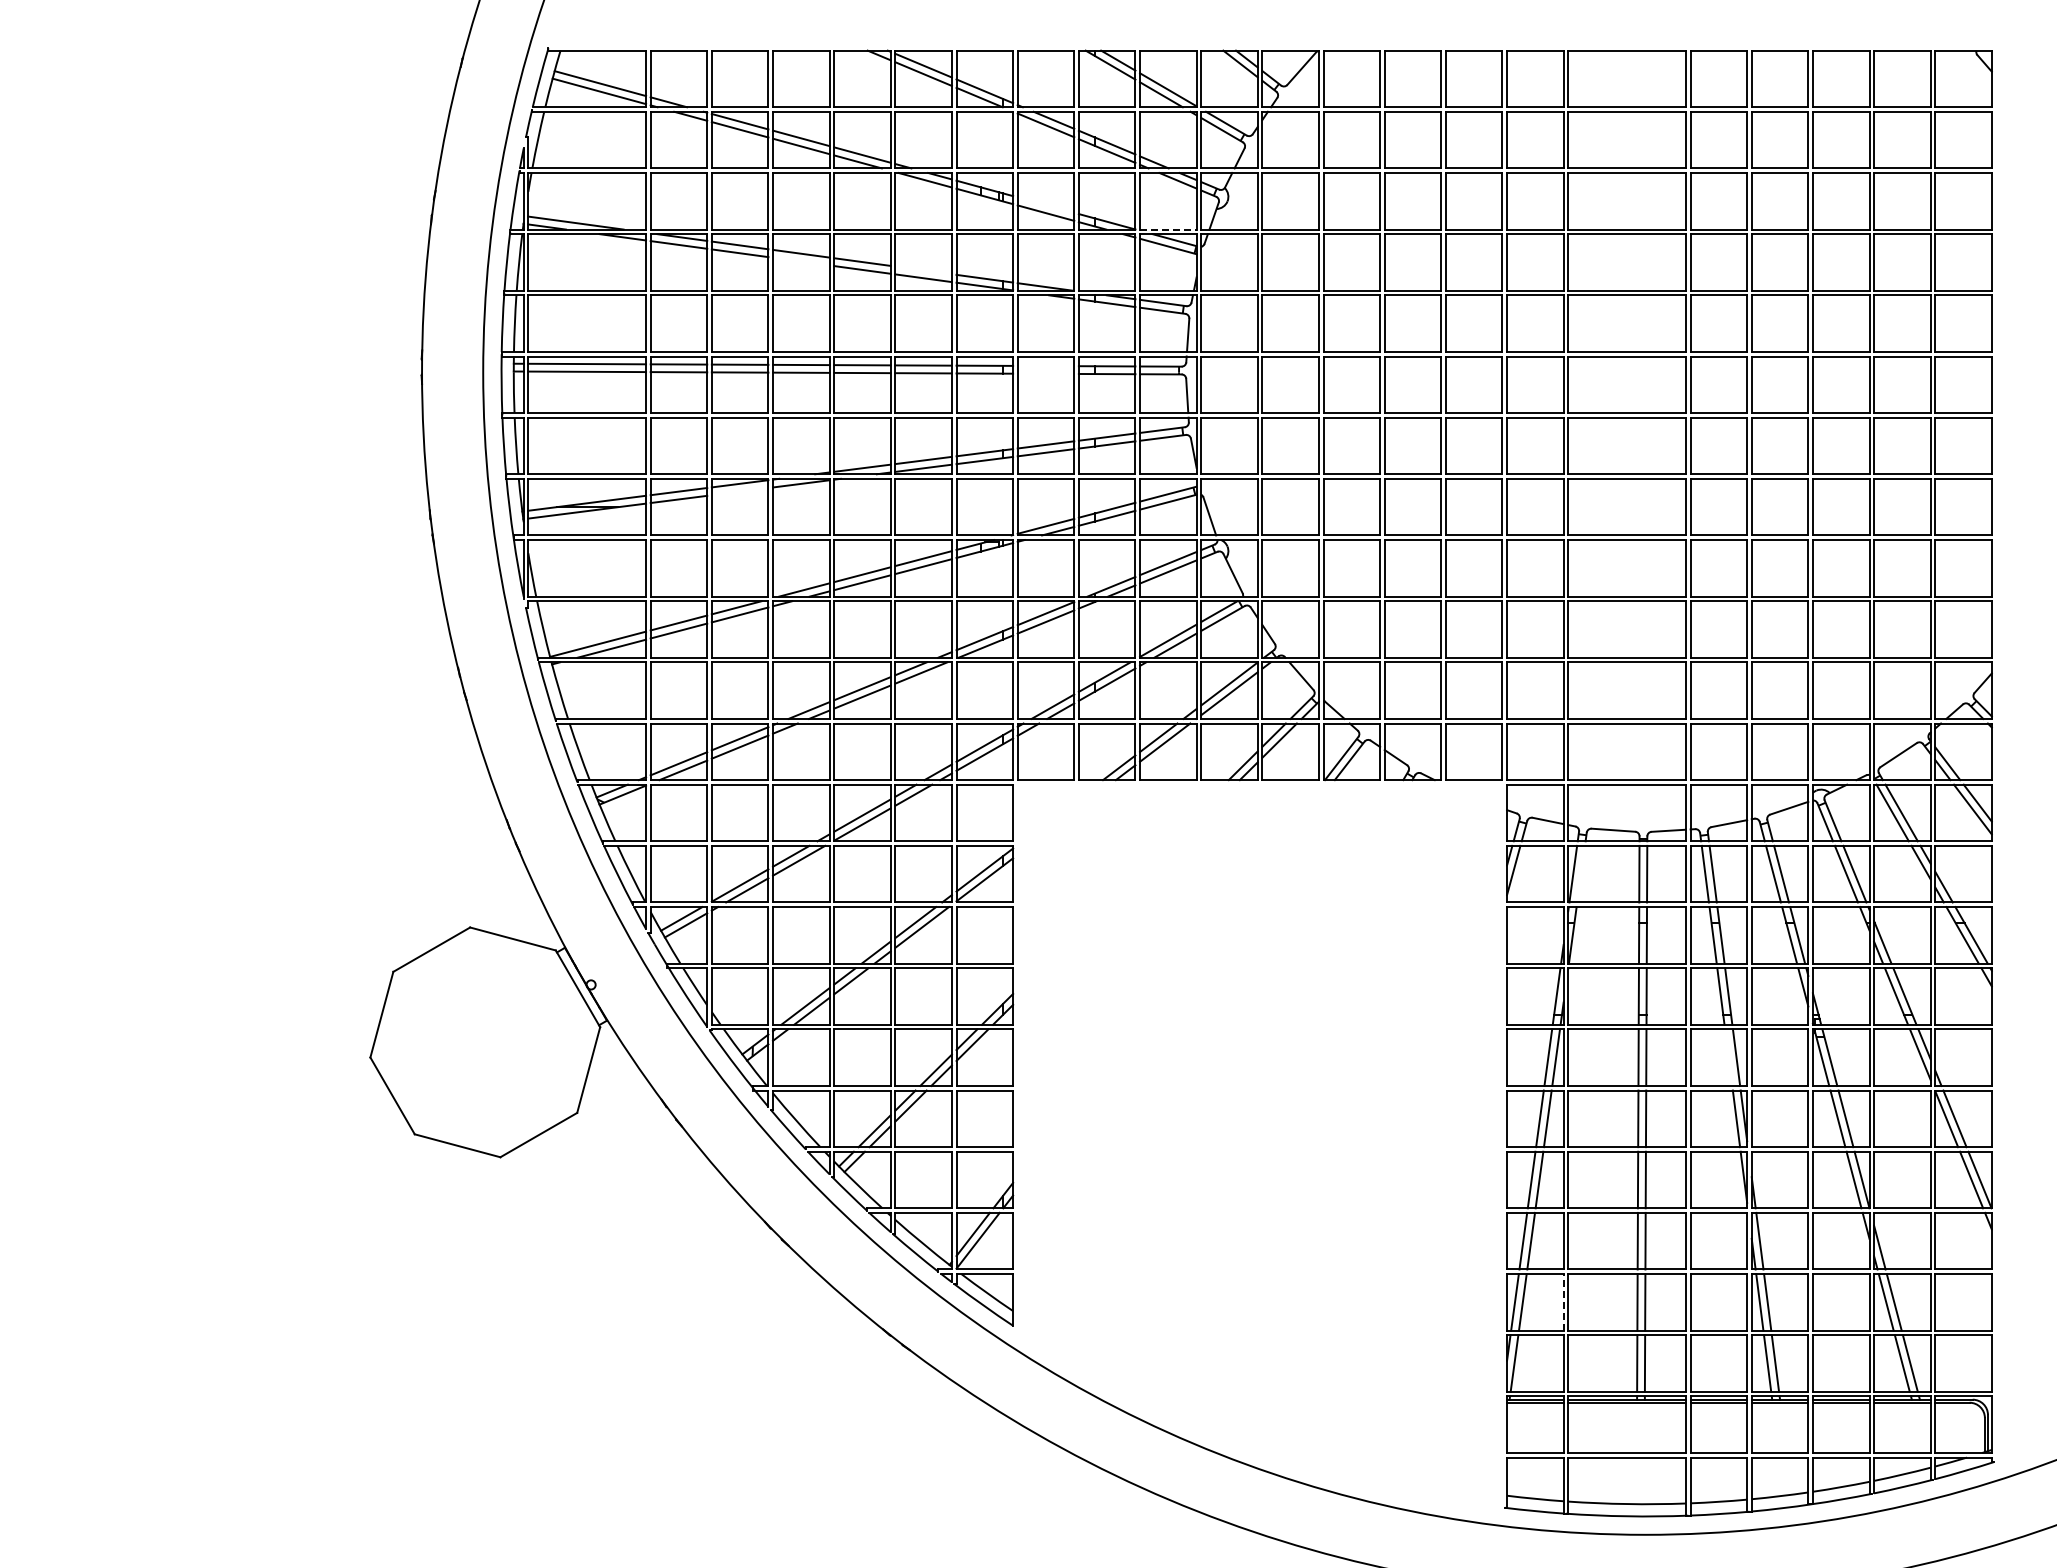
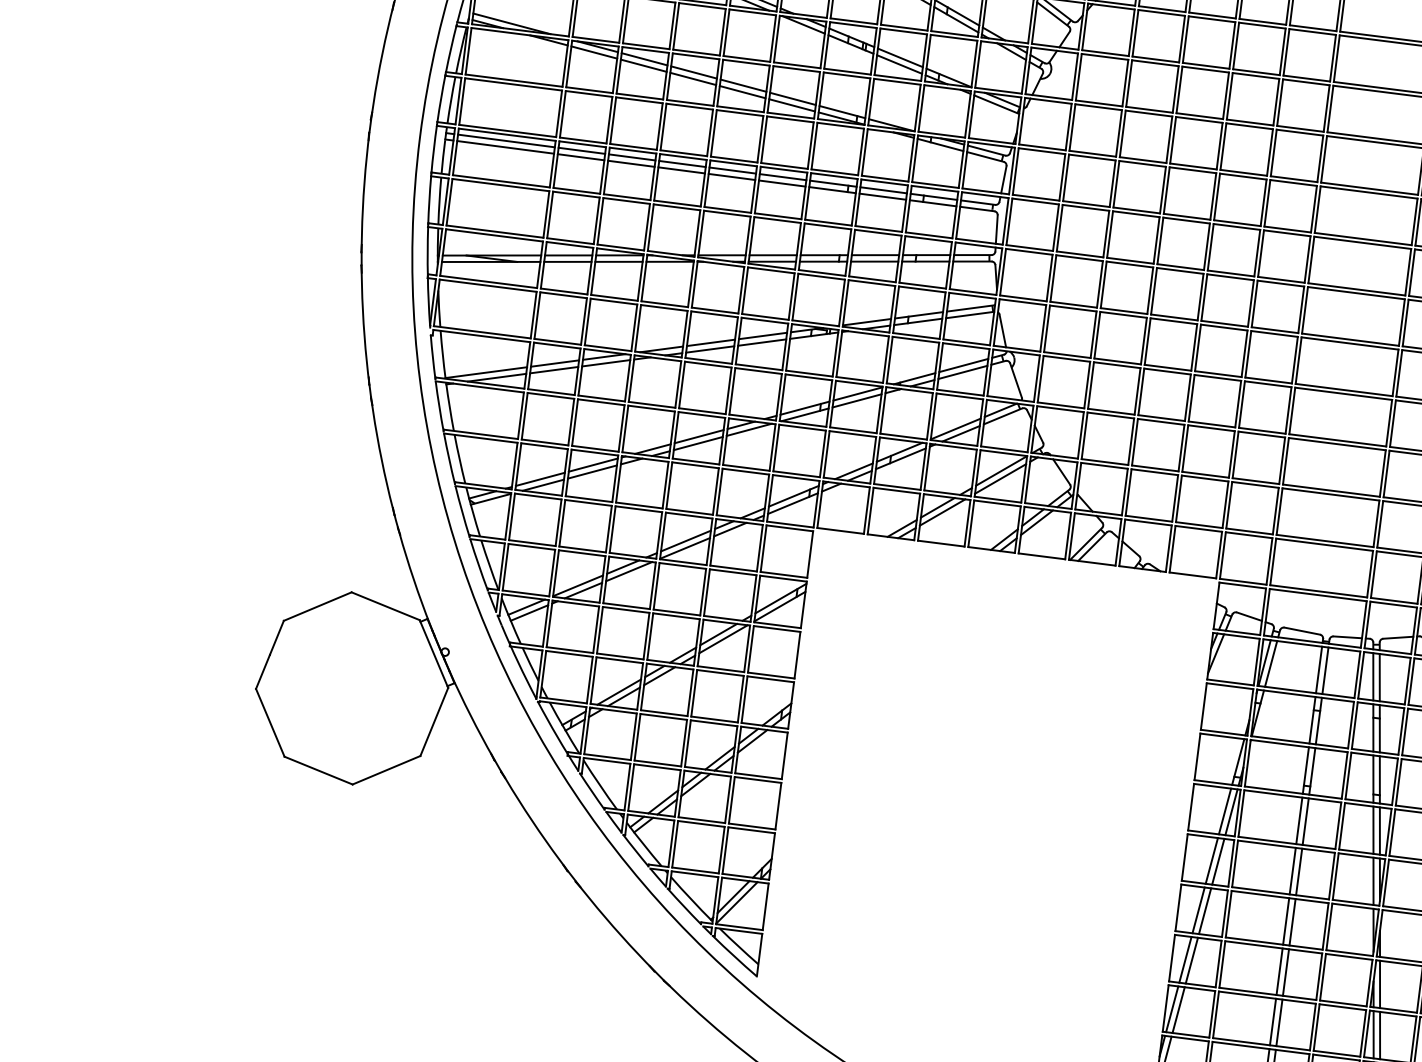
line: (1045, 204) -> (900, 57), added
line: (1168, 229) -> (998, 90), dashed -> solid
line: (801, 261) -> (693, 78), added
line: (923, 270) -> (792, 98), added
line: (1045, 365) -> (883, 189), added
line: (1045, 373) -> (882, 196), added
line: (739, 491) -> (618, 261), added
line: (1580, 873) -> (1270, 663), added
line: (1728, 1057) -> (1373, 830), added
line: (1563, 1301) -> (1212, 1013), dashed -> solid

